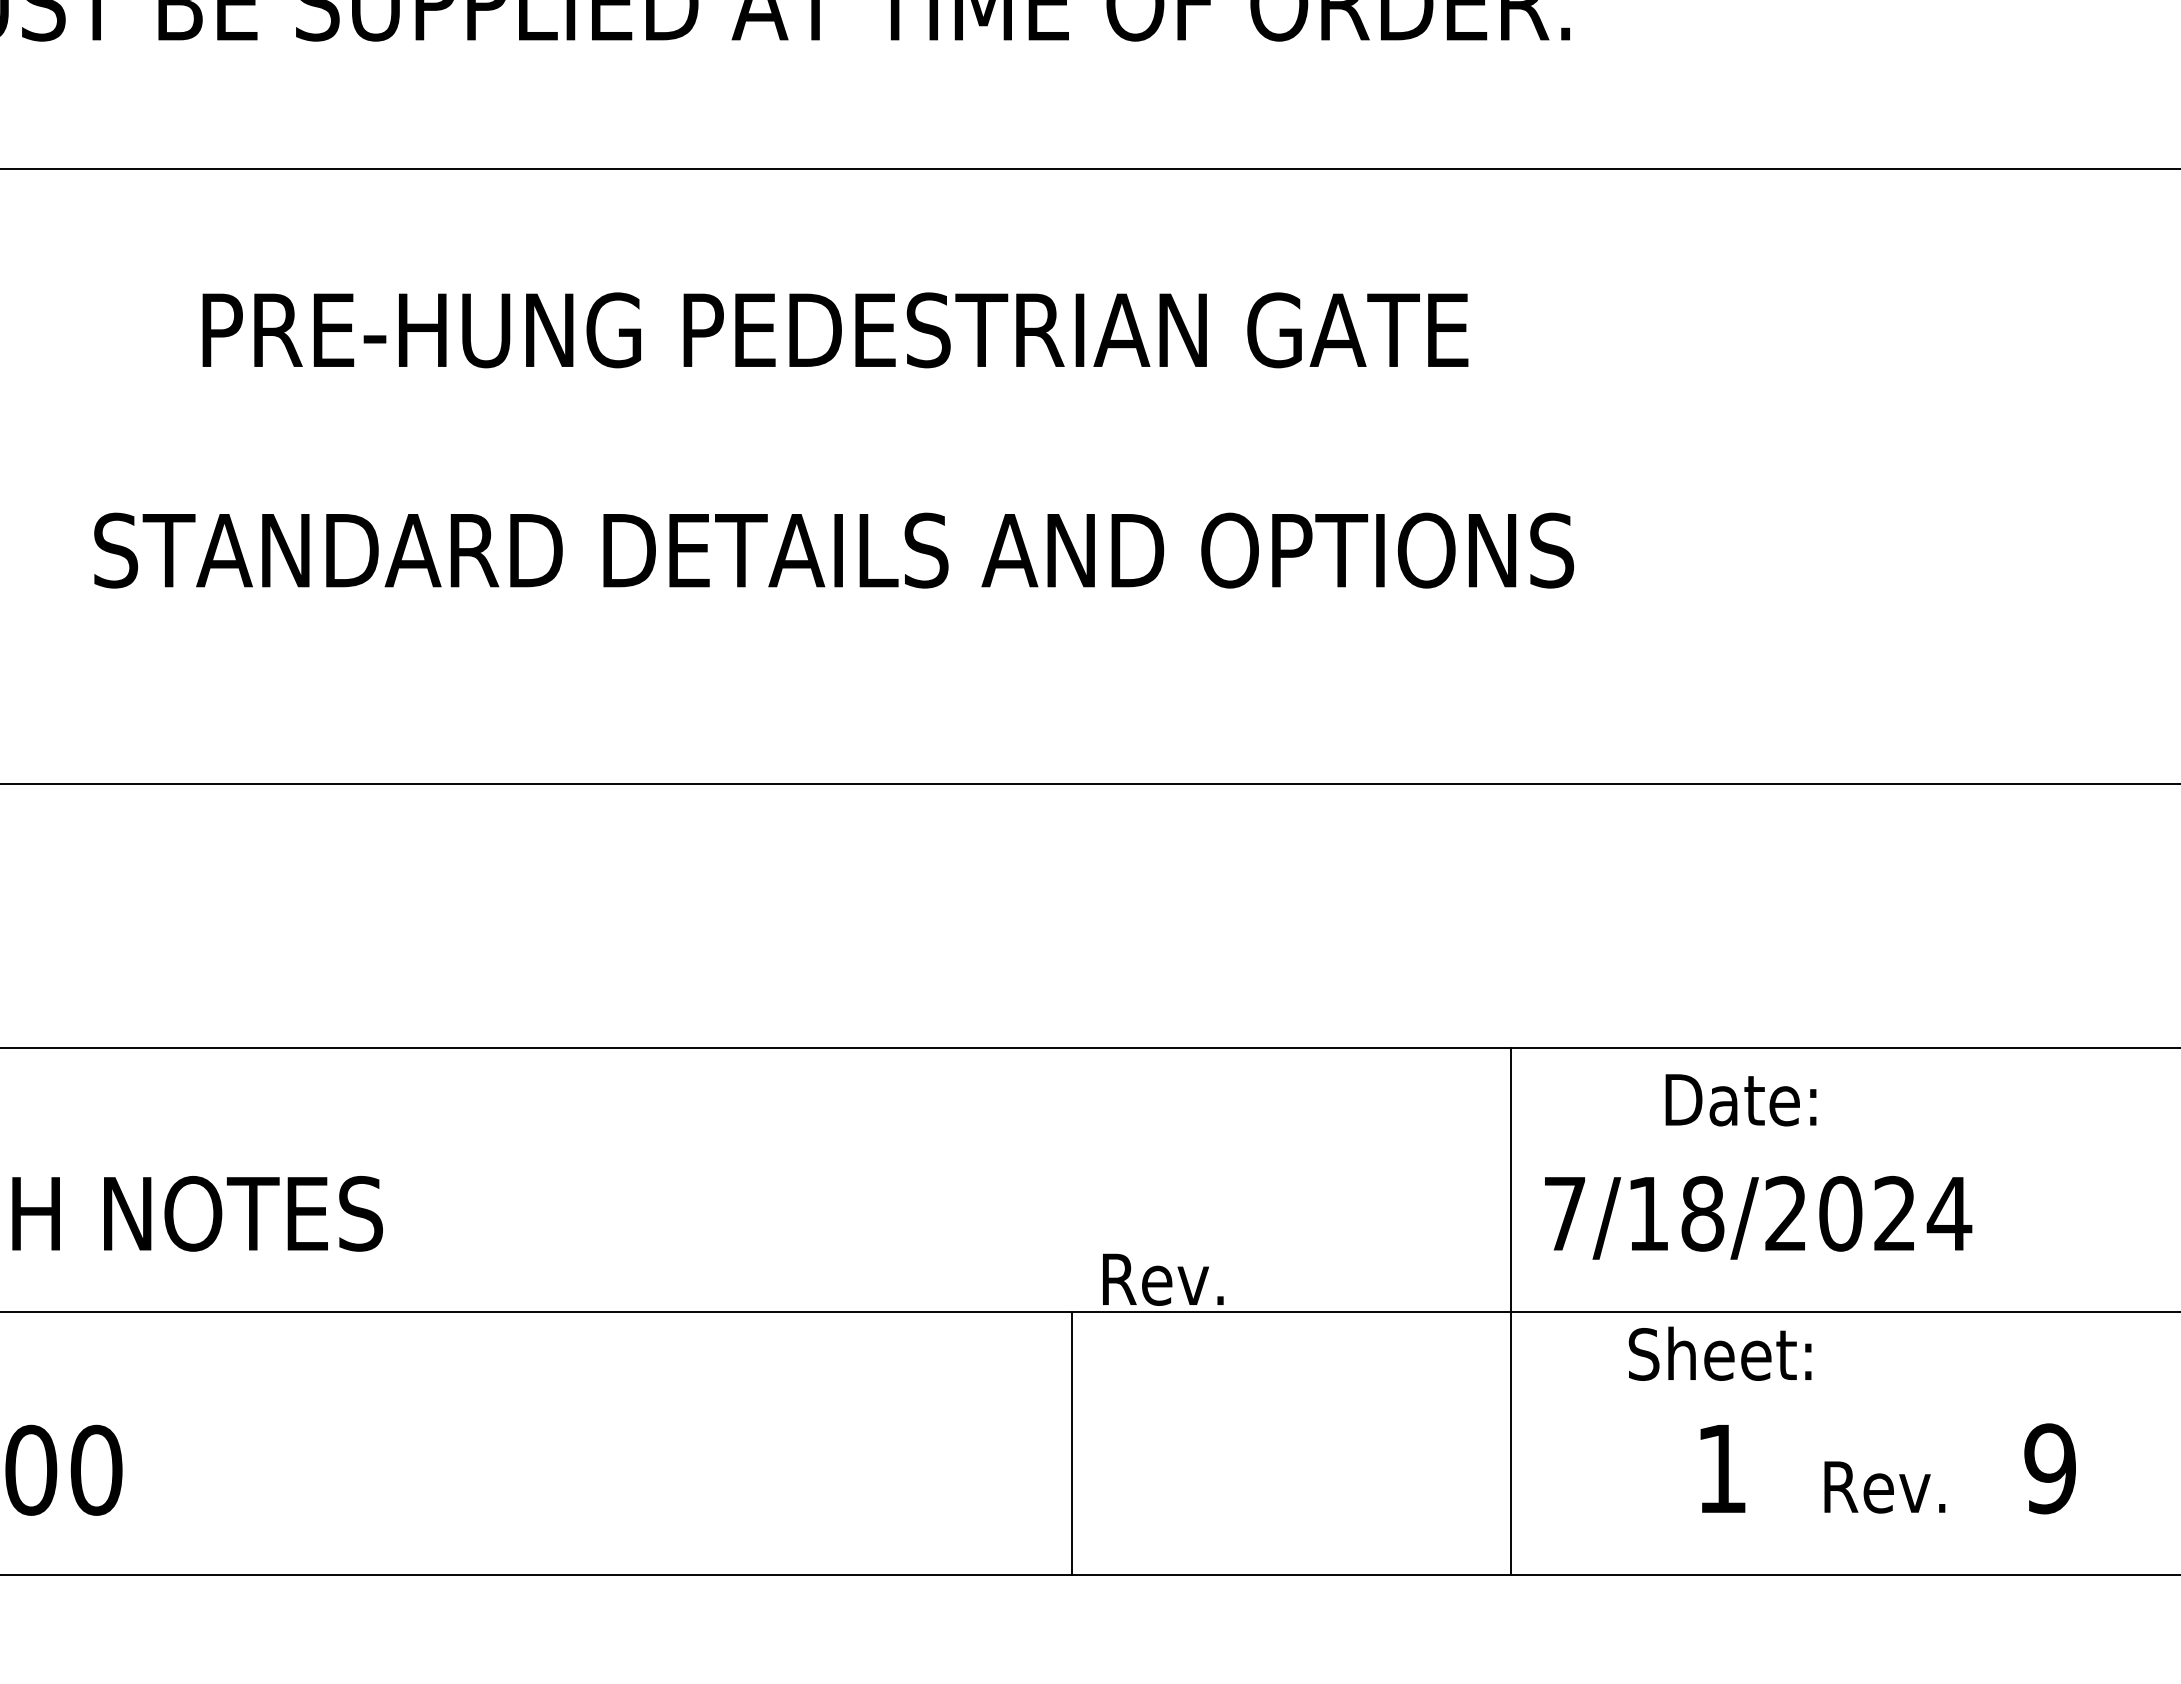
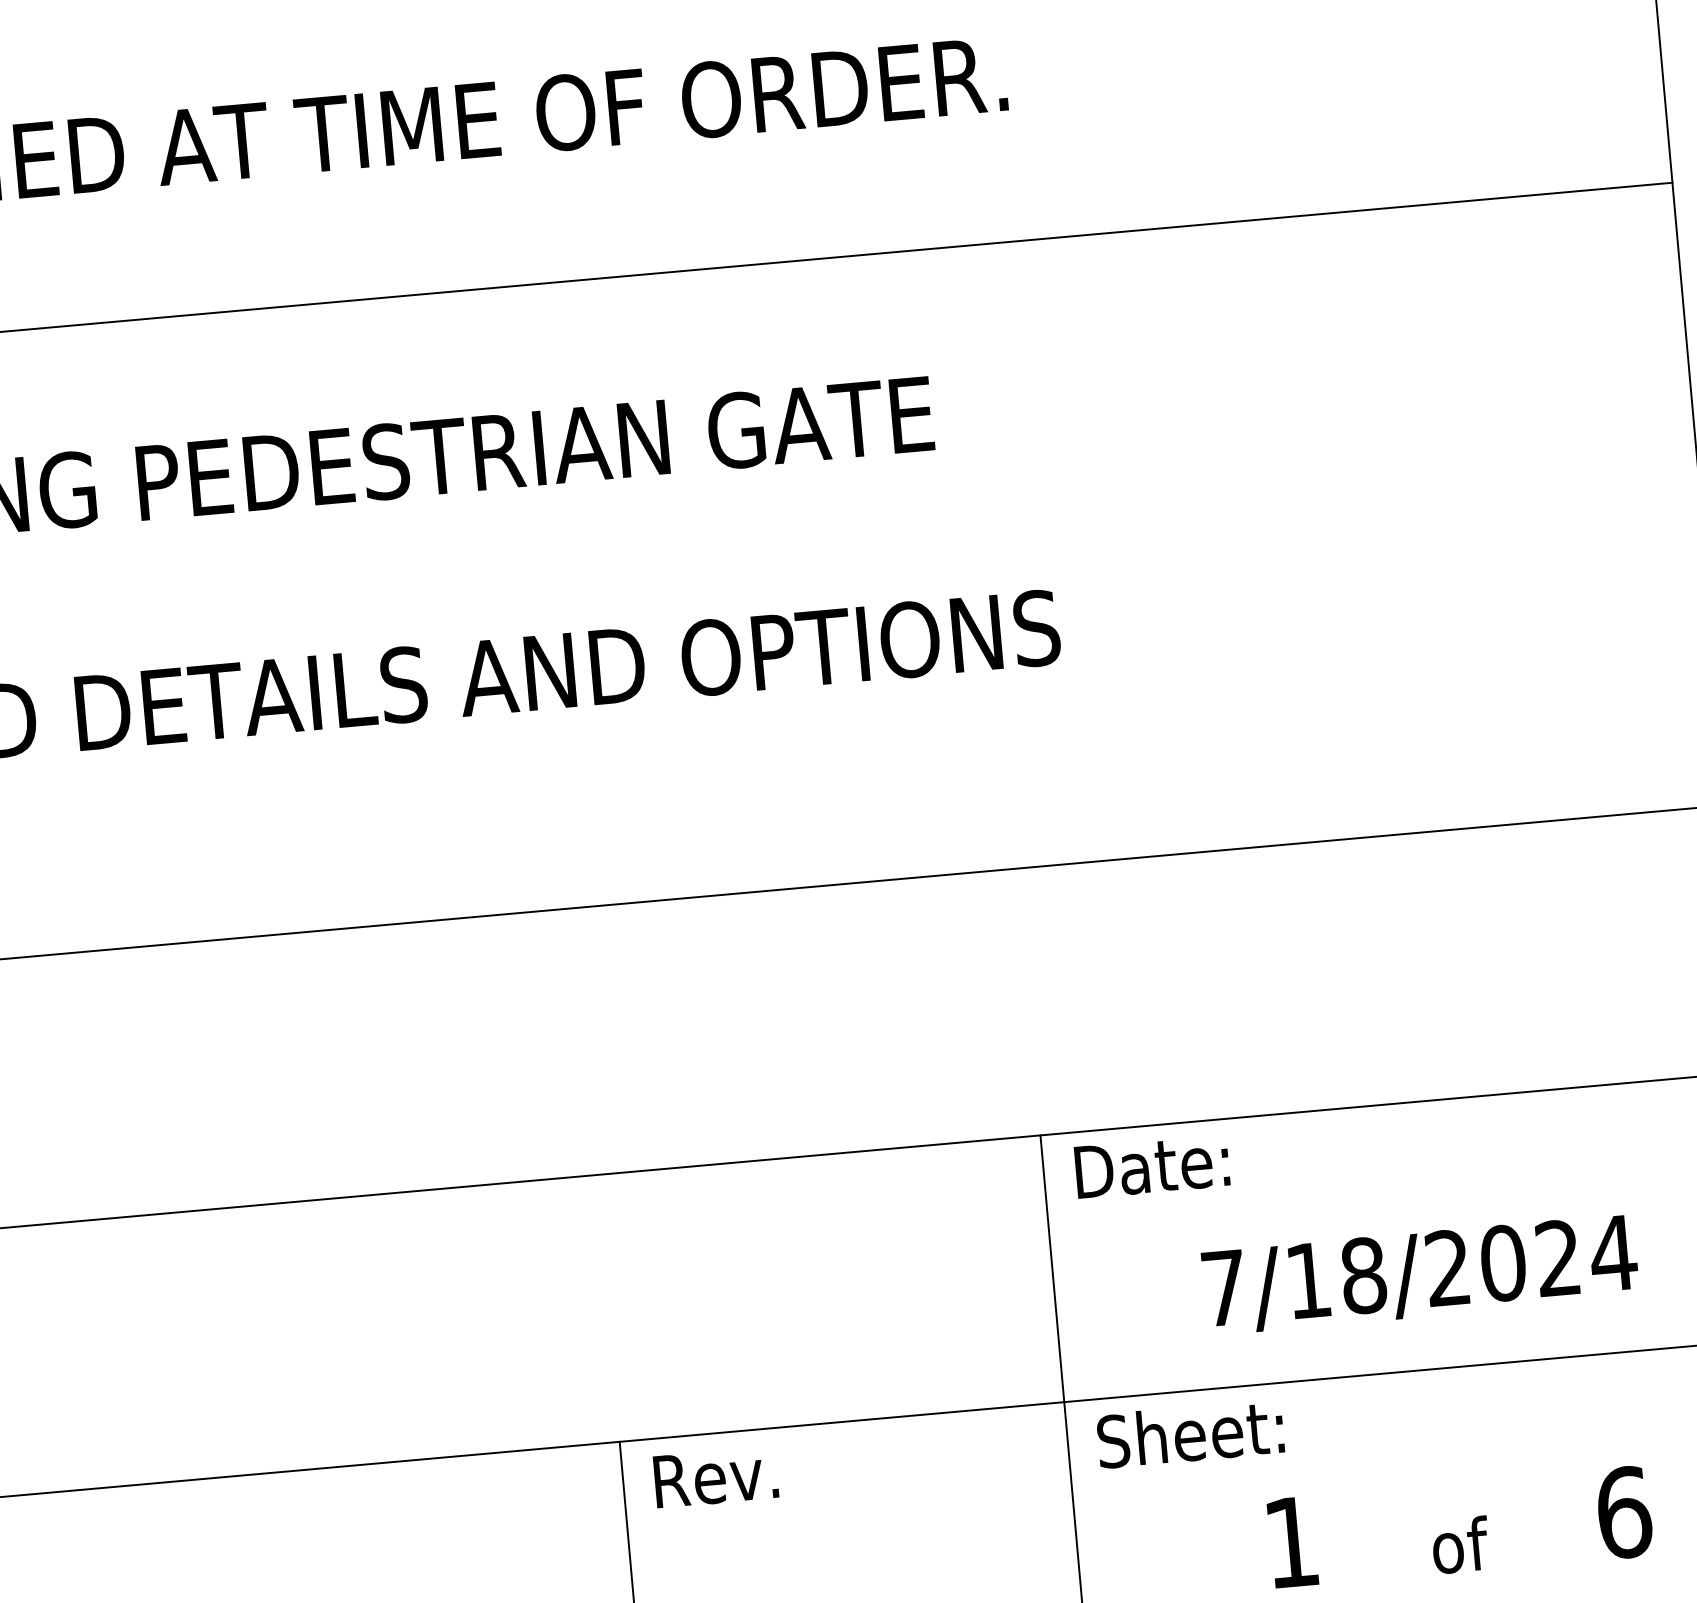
text: (1740, 1100) -> (1151, 1166), moved
text: (1758, 1217) -> (1420, 1274), moved
text: (1163, 1279) -> (716, 1477), moved
text: (1719, 1353) -> (1189, 1433), moved
text: (2050, 1468) -> (1624, 1512), 9 -> 6
text: (1884, 1486) -> (1457, 1545), Rev. -> of

